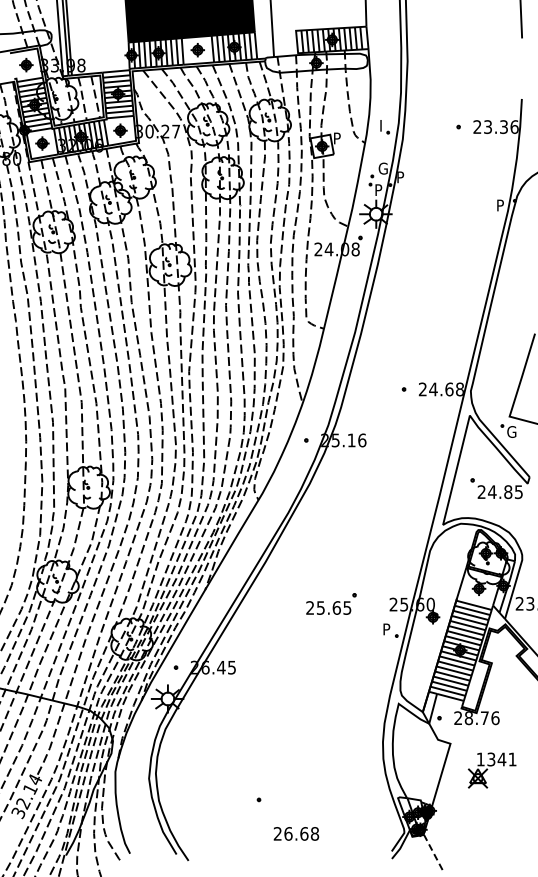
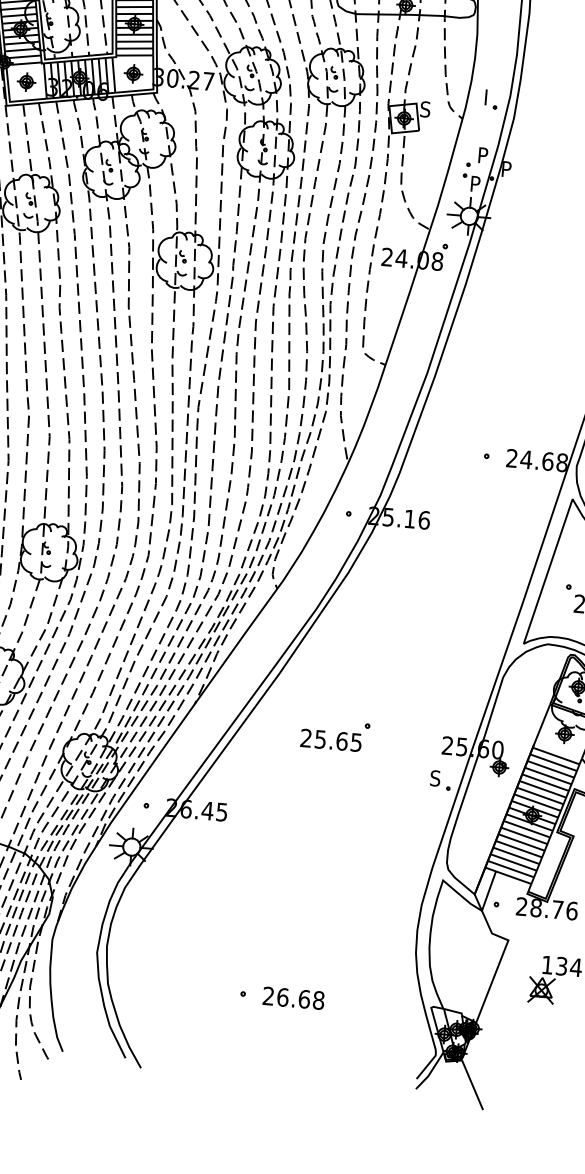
text: (336, 138) -> (424, 109), P -> S
text: (382, 168) -> (483, 155), G -> P
part: (331, 603) -> (335, 734), moved
text: (386, 629) -> (435, 778), P -> S
text: (296, 833) -> (293, 997), moved
line: (433, 852) -> (472, 1085), dashed -> solid

